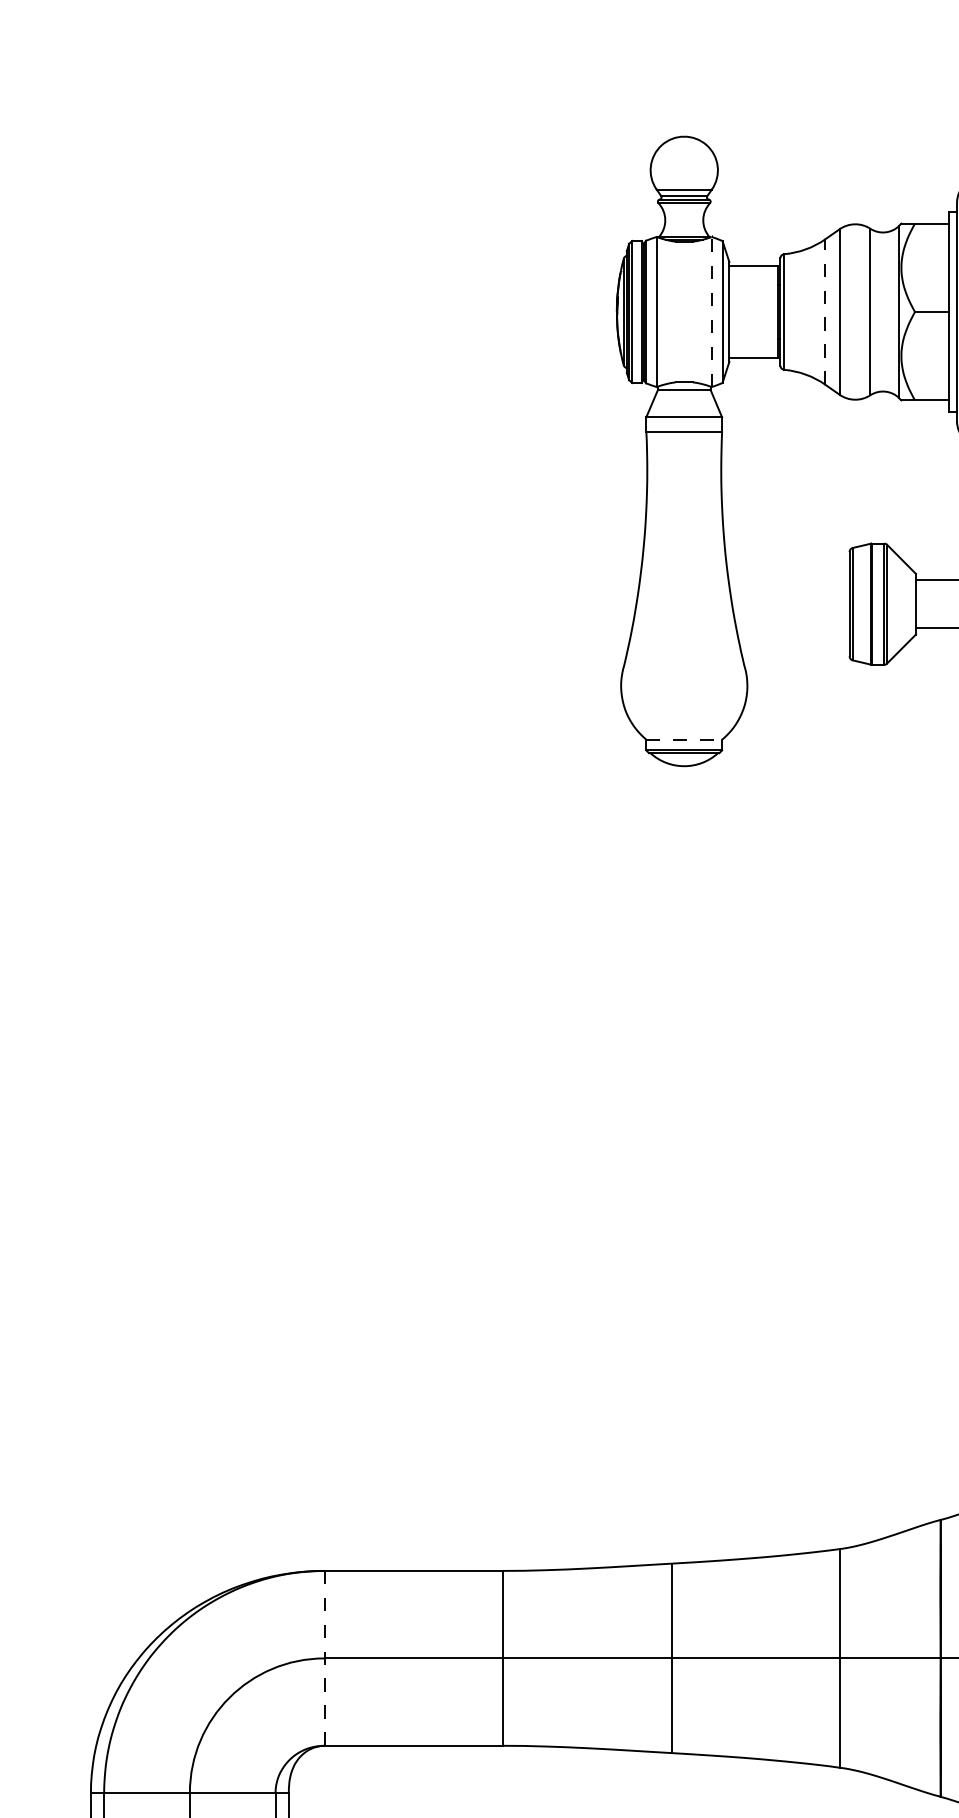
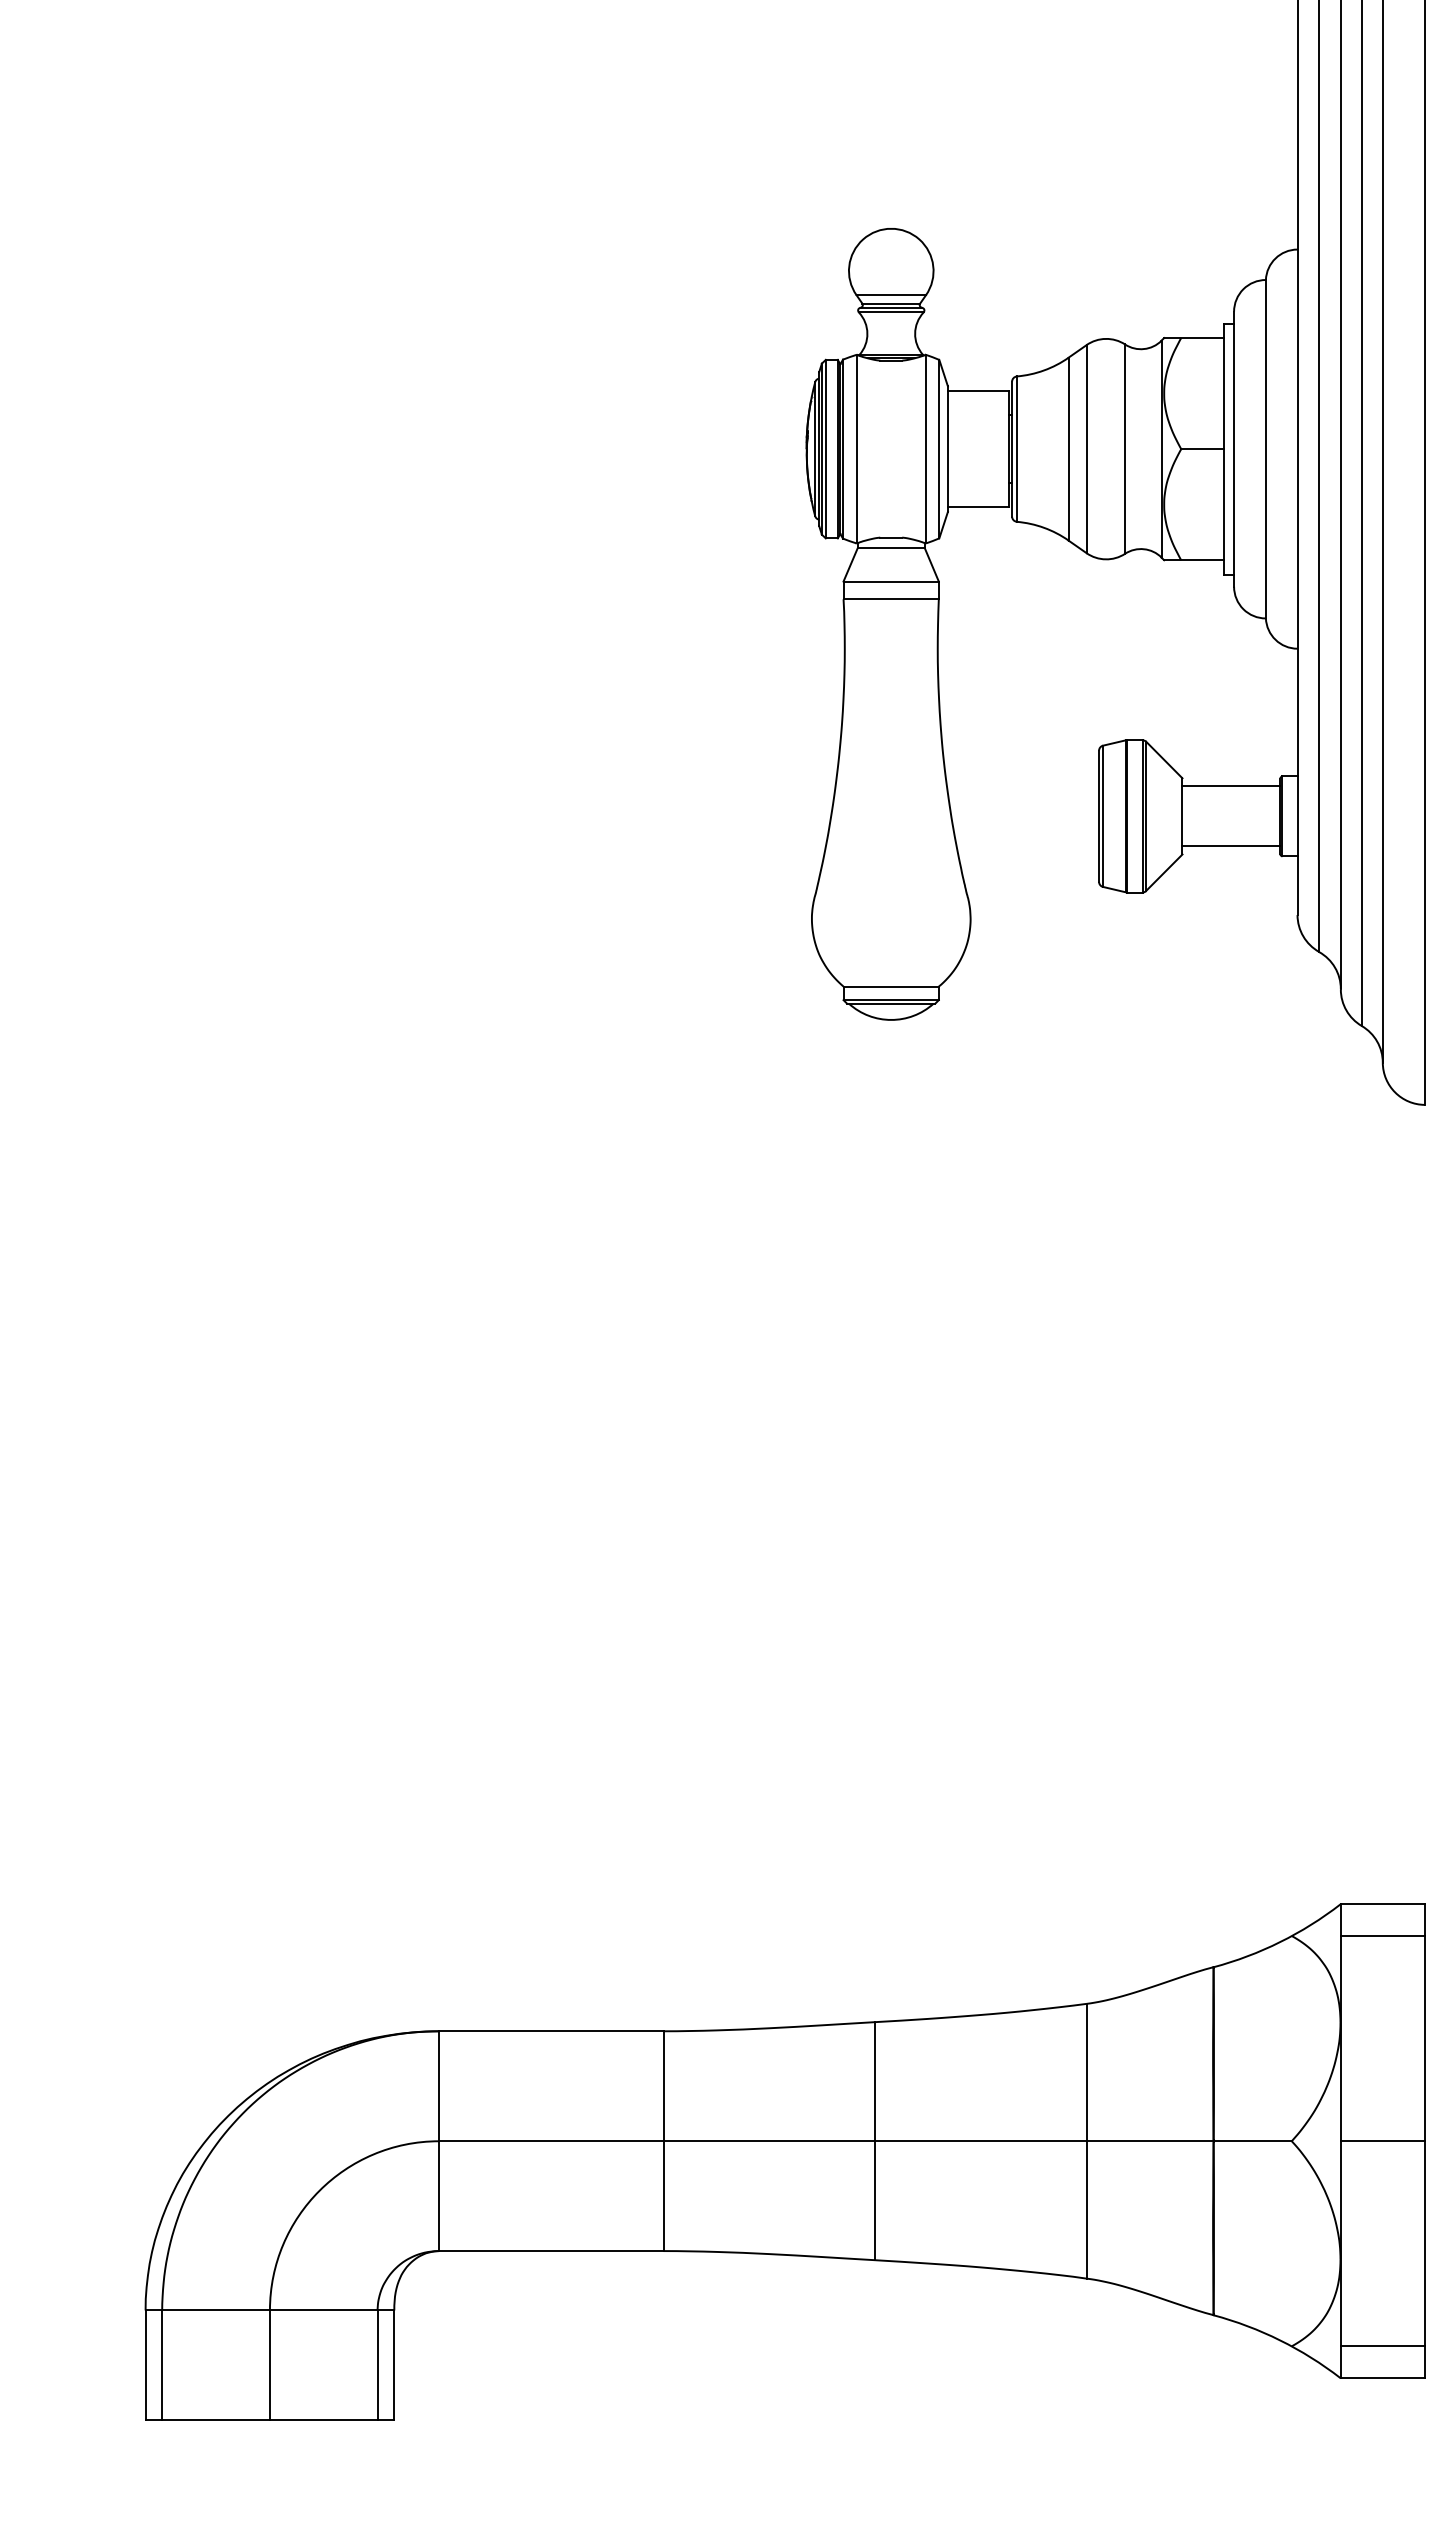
line: (711, 311) -> (925, 448), dashed -> solid
line: (825, 311) -> (1068, 448), dashed -> solid
line: (684, 739) -> (891, 986), dashed -> solid
line: (324, 1658) -> (439, 2141), dashed -> solid

